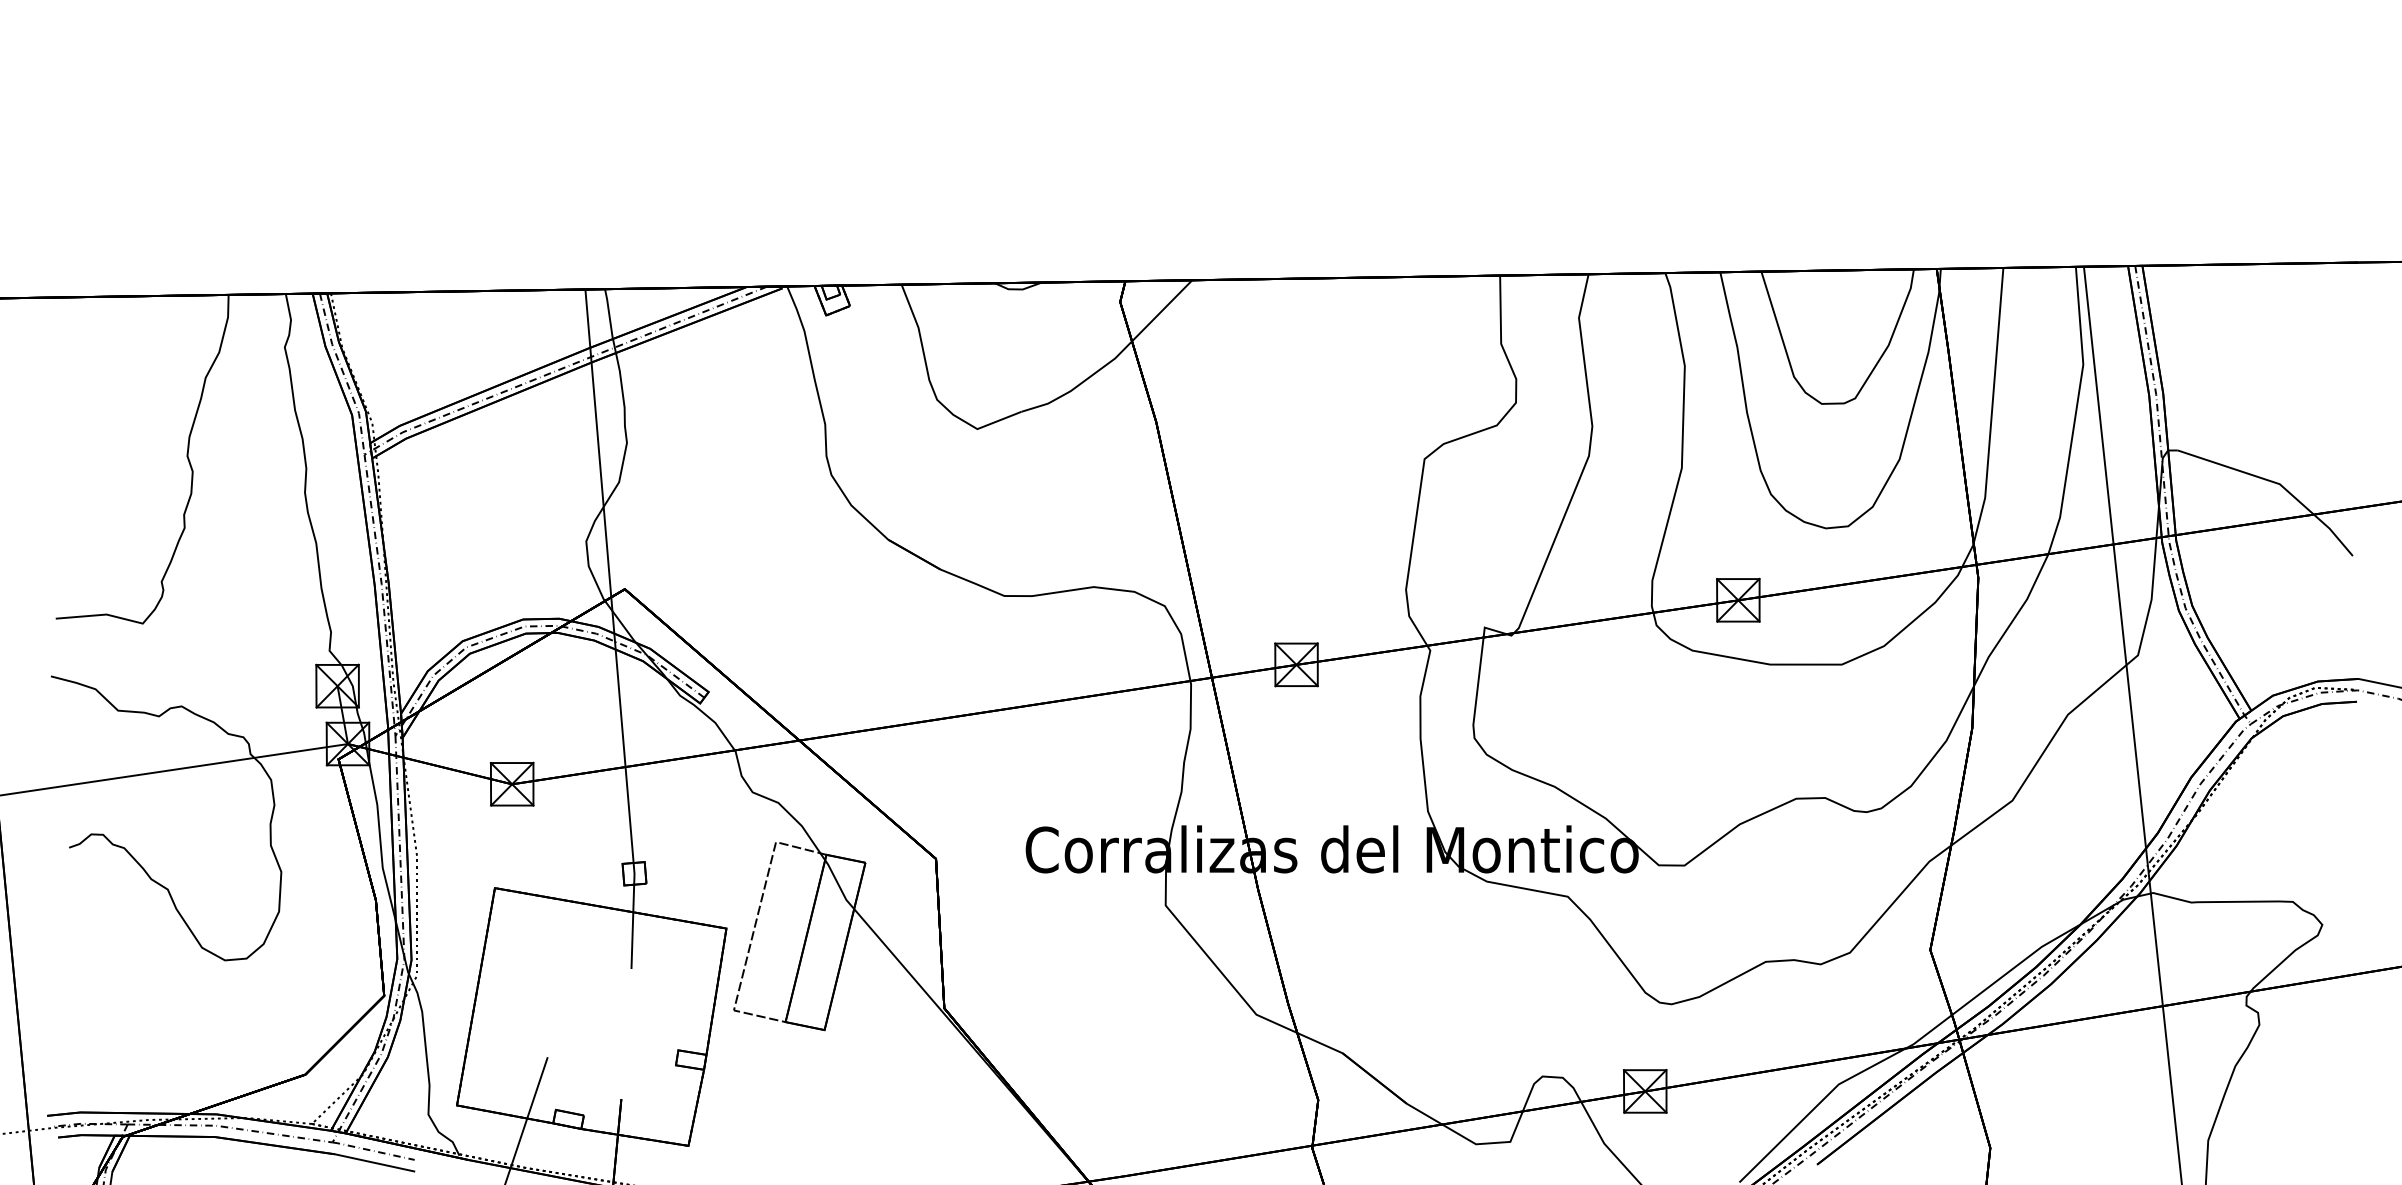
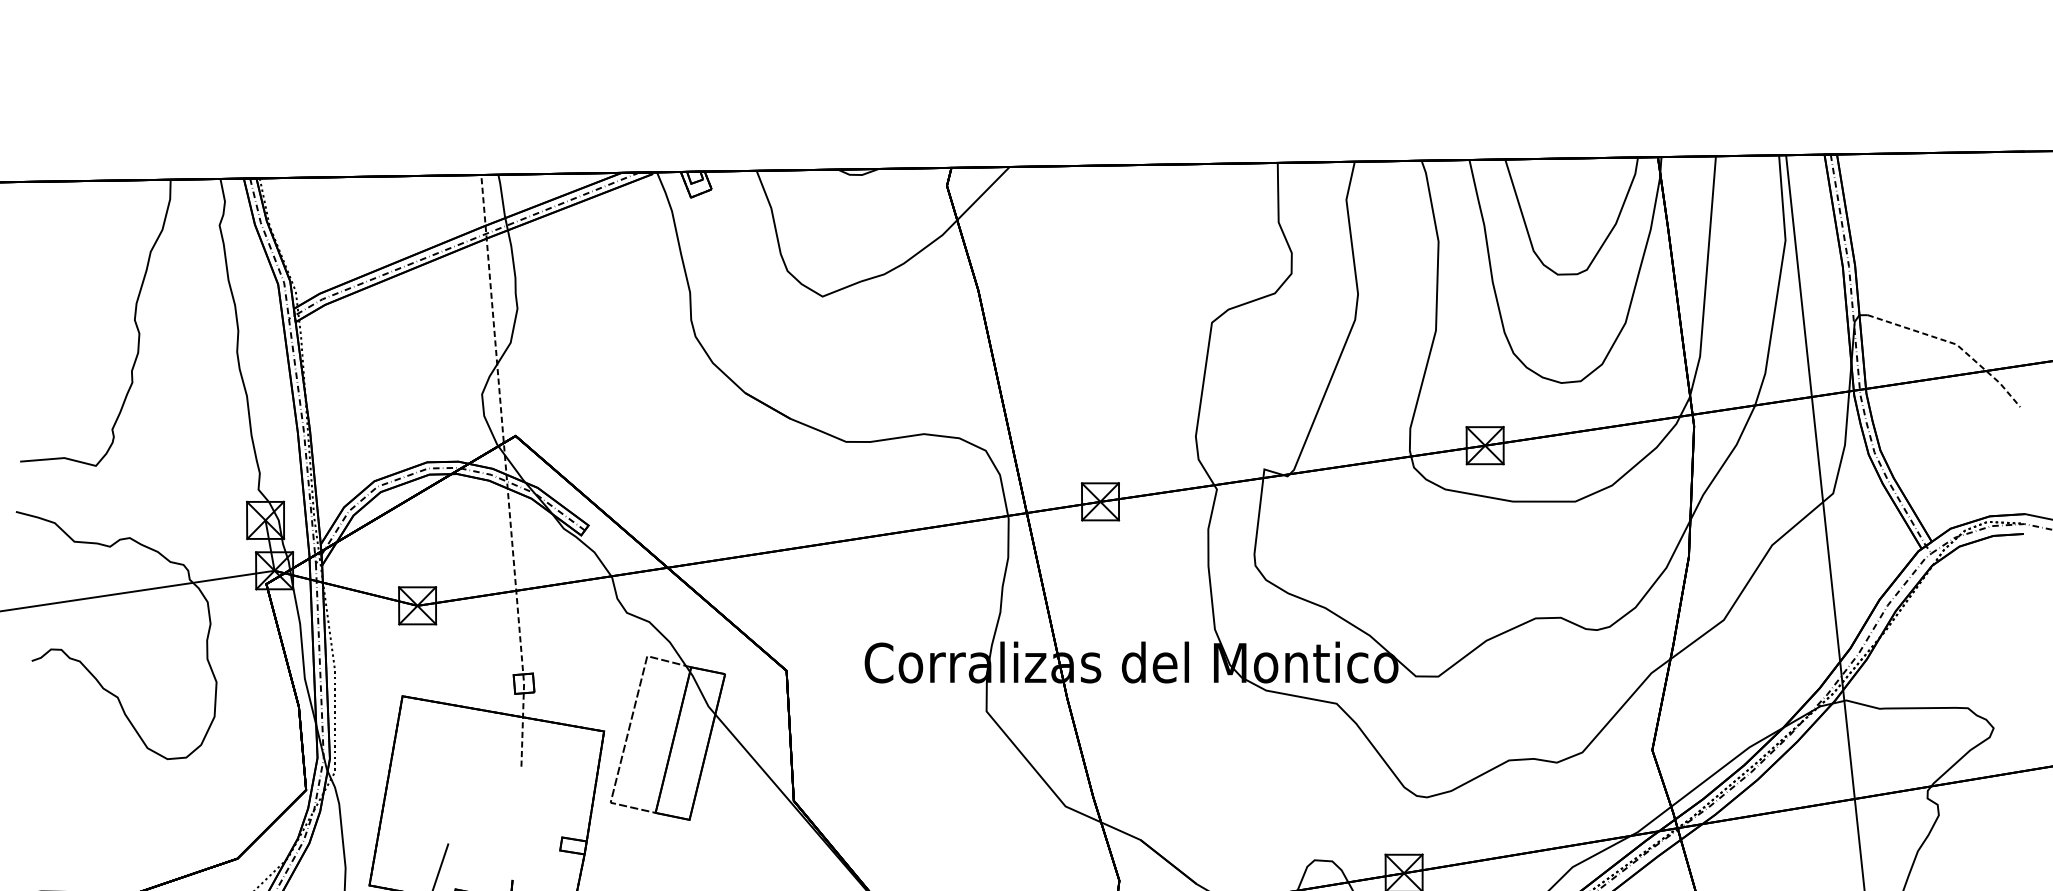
line: (2278, 483) -> (1955, 343), solid -> dashed
line: (614, 629) -> (506, 471), solid -> dashed

